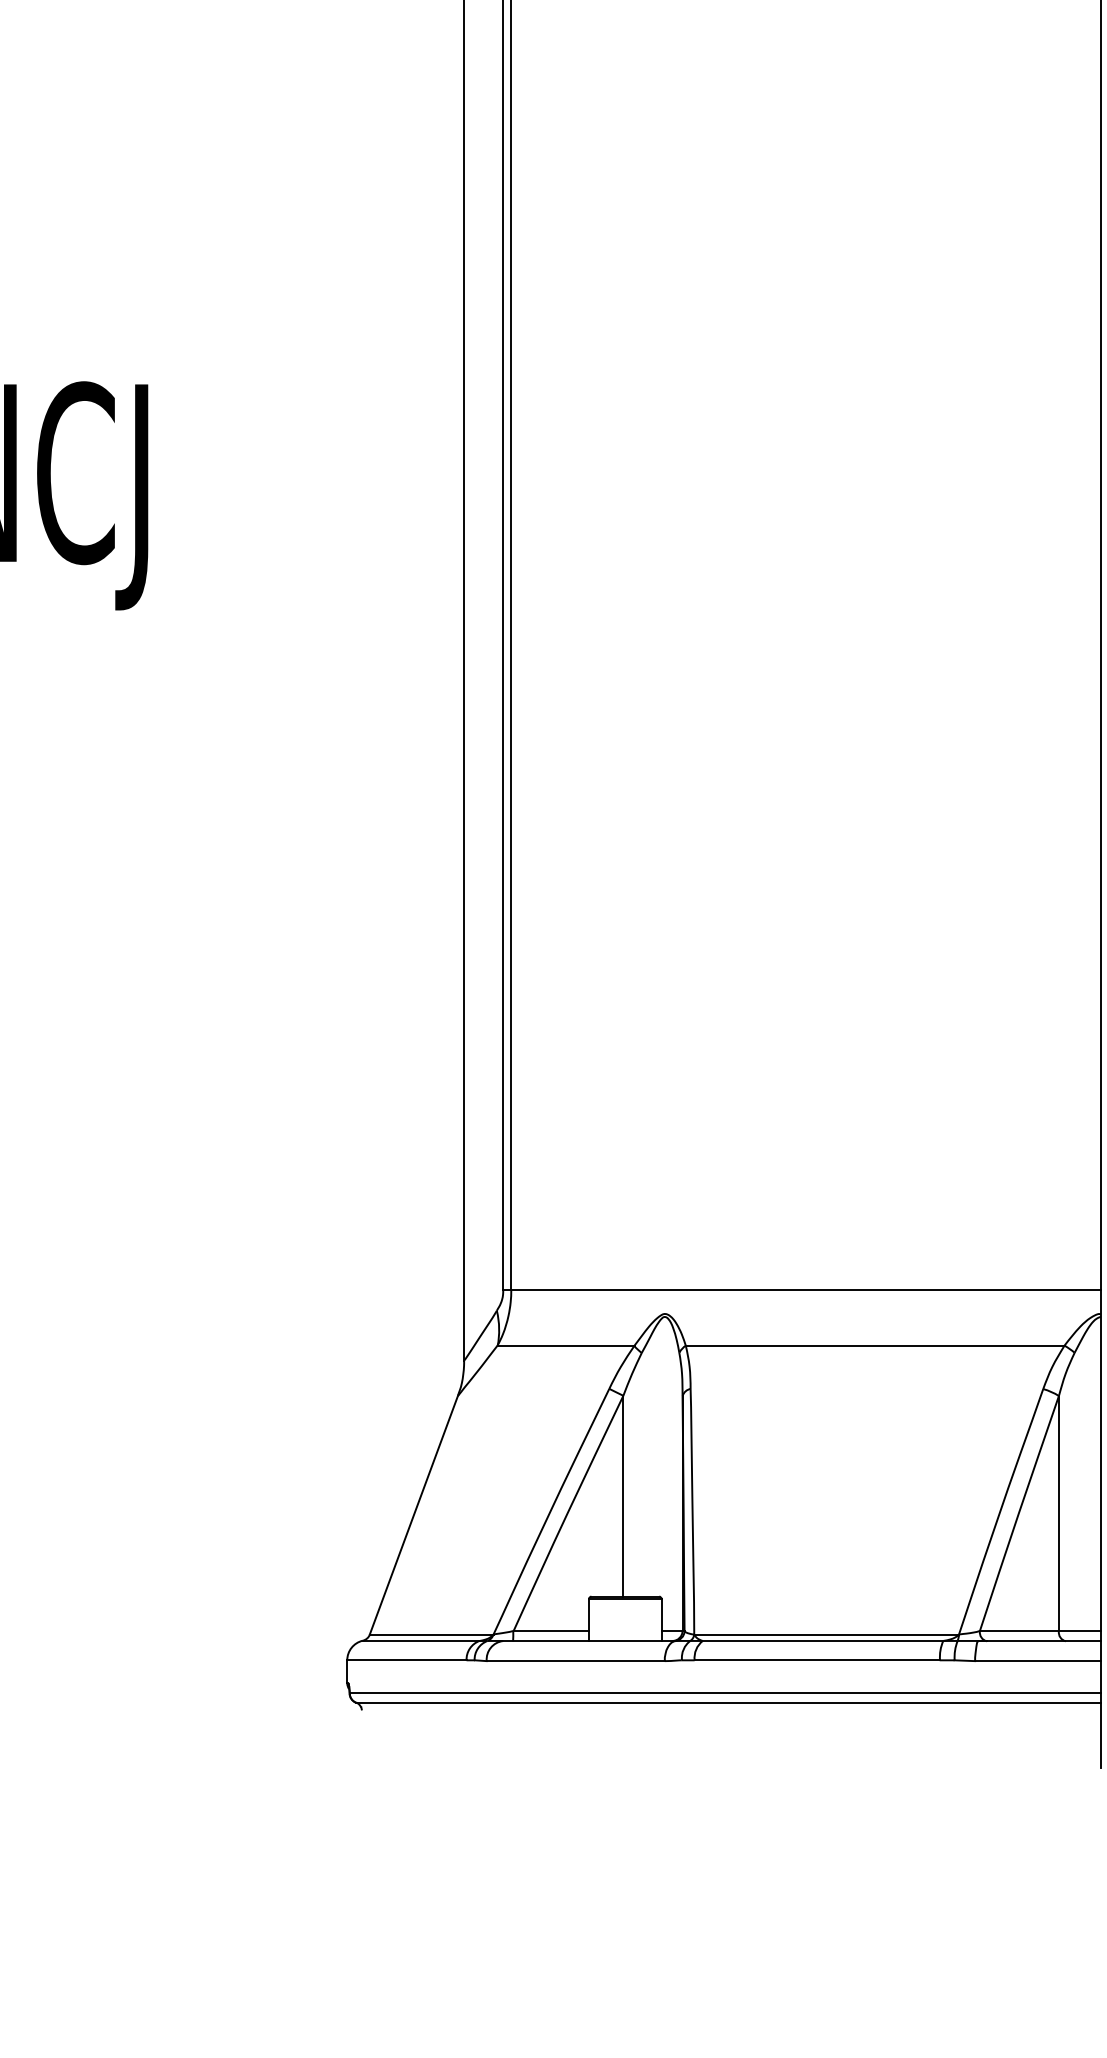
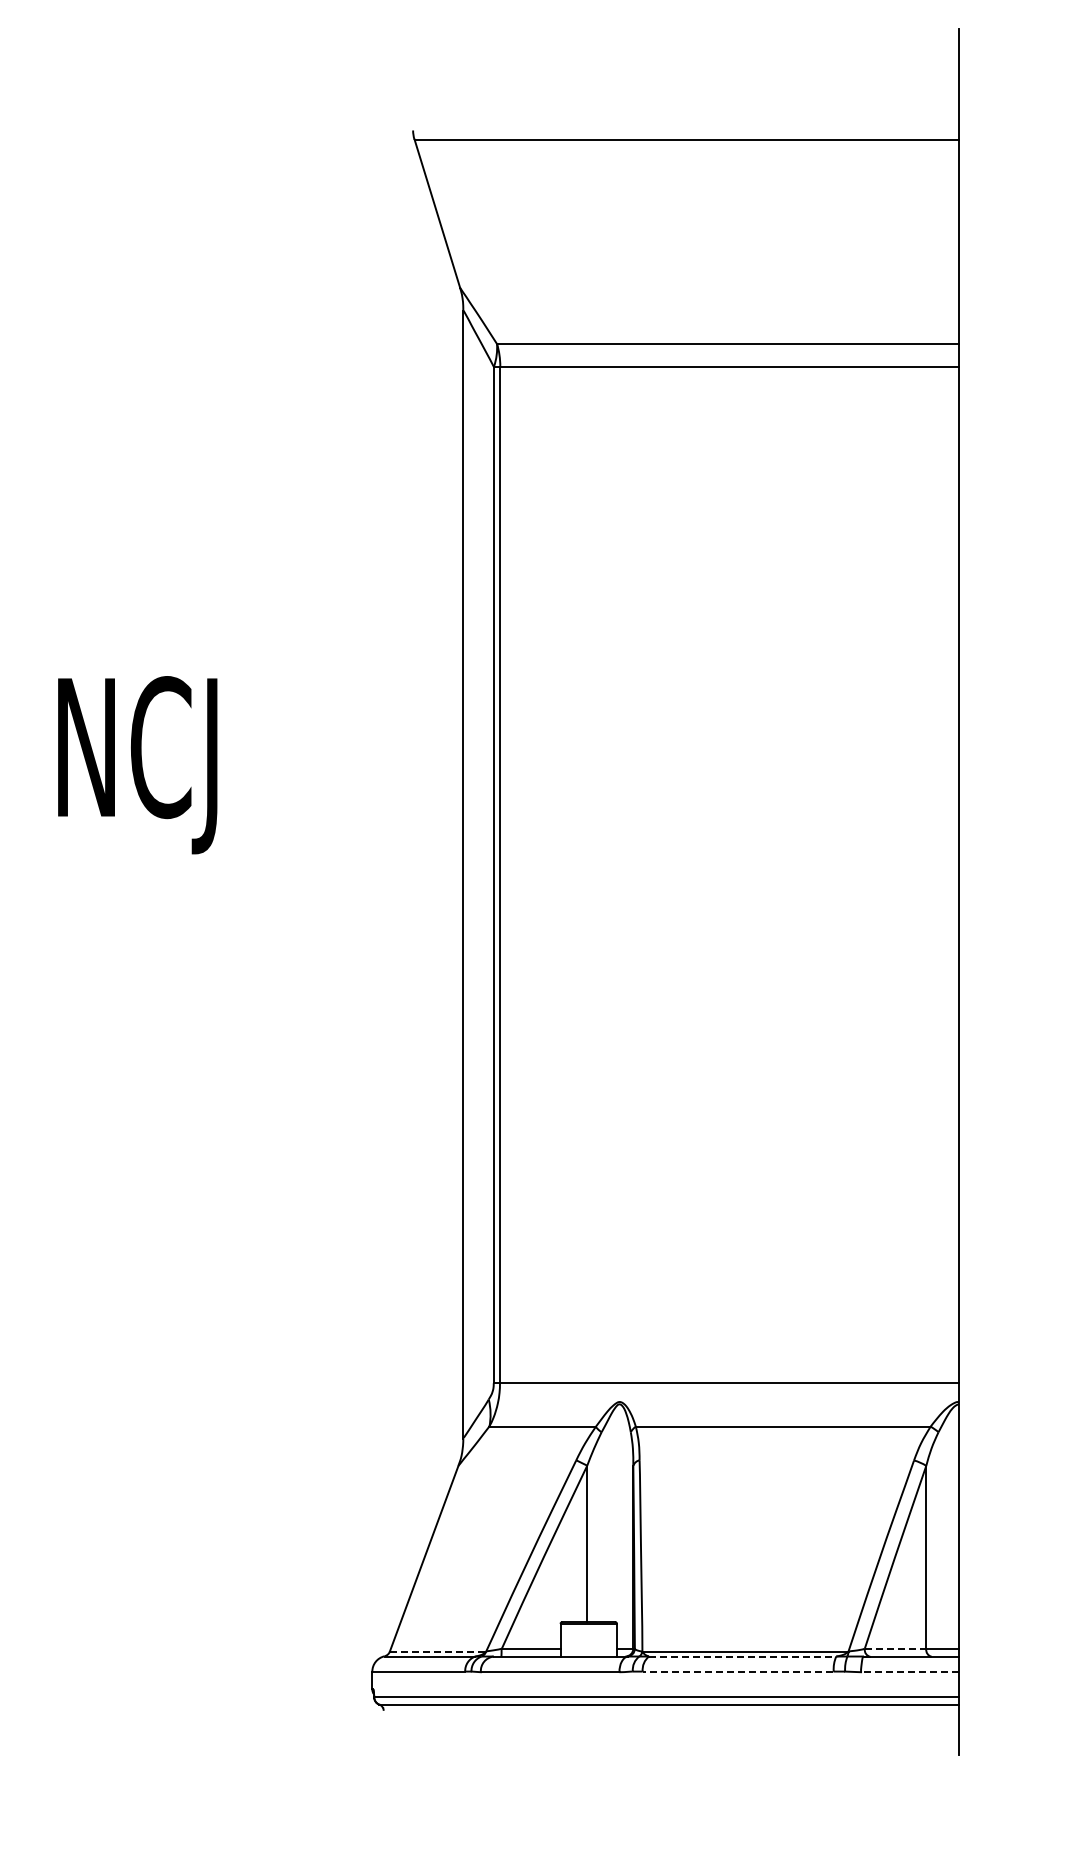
line: (1019, 1630) -> (895, 1648), solid -> dashed
line: (432, 1634) -> (438, 1651), solid -> dashed
line: (822, 1640) -> (742, 1656), solid -> dashed
line: (816, 1660) -> (737, 1671), solid -> dashed
line: (1037, 1661) -> (909, 1672), solid -> dashed

